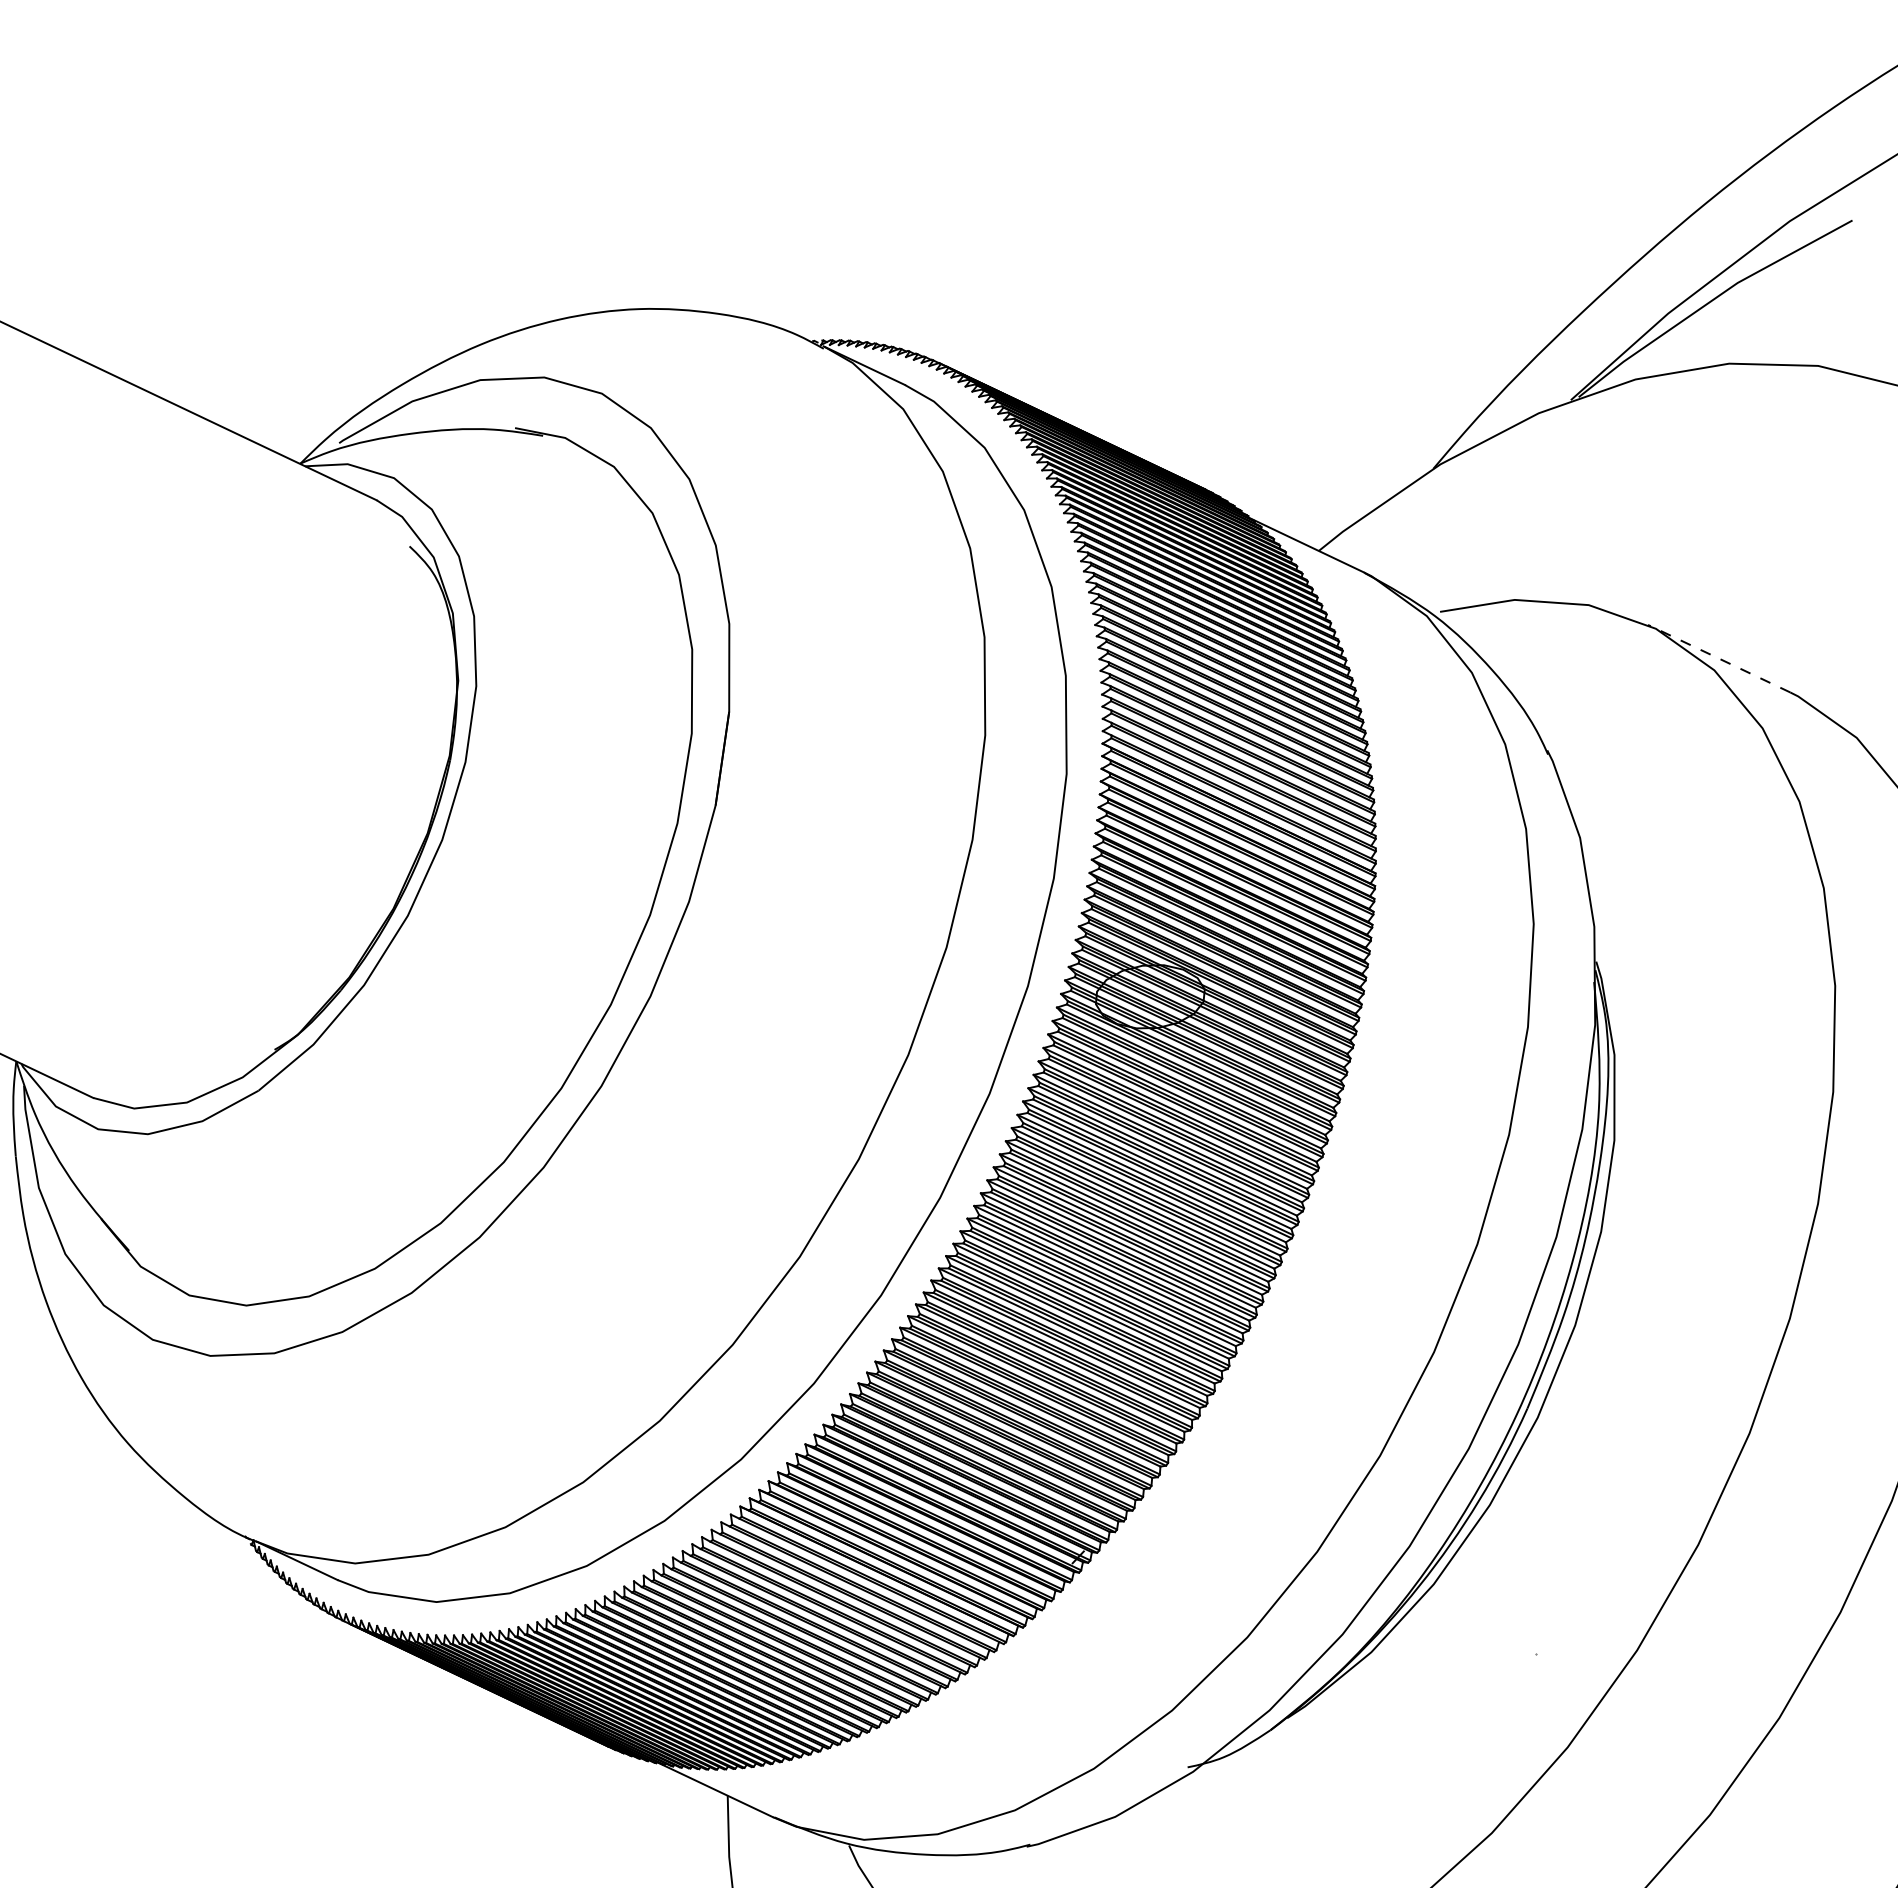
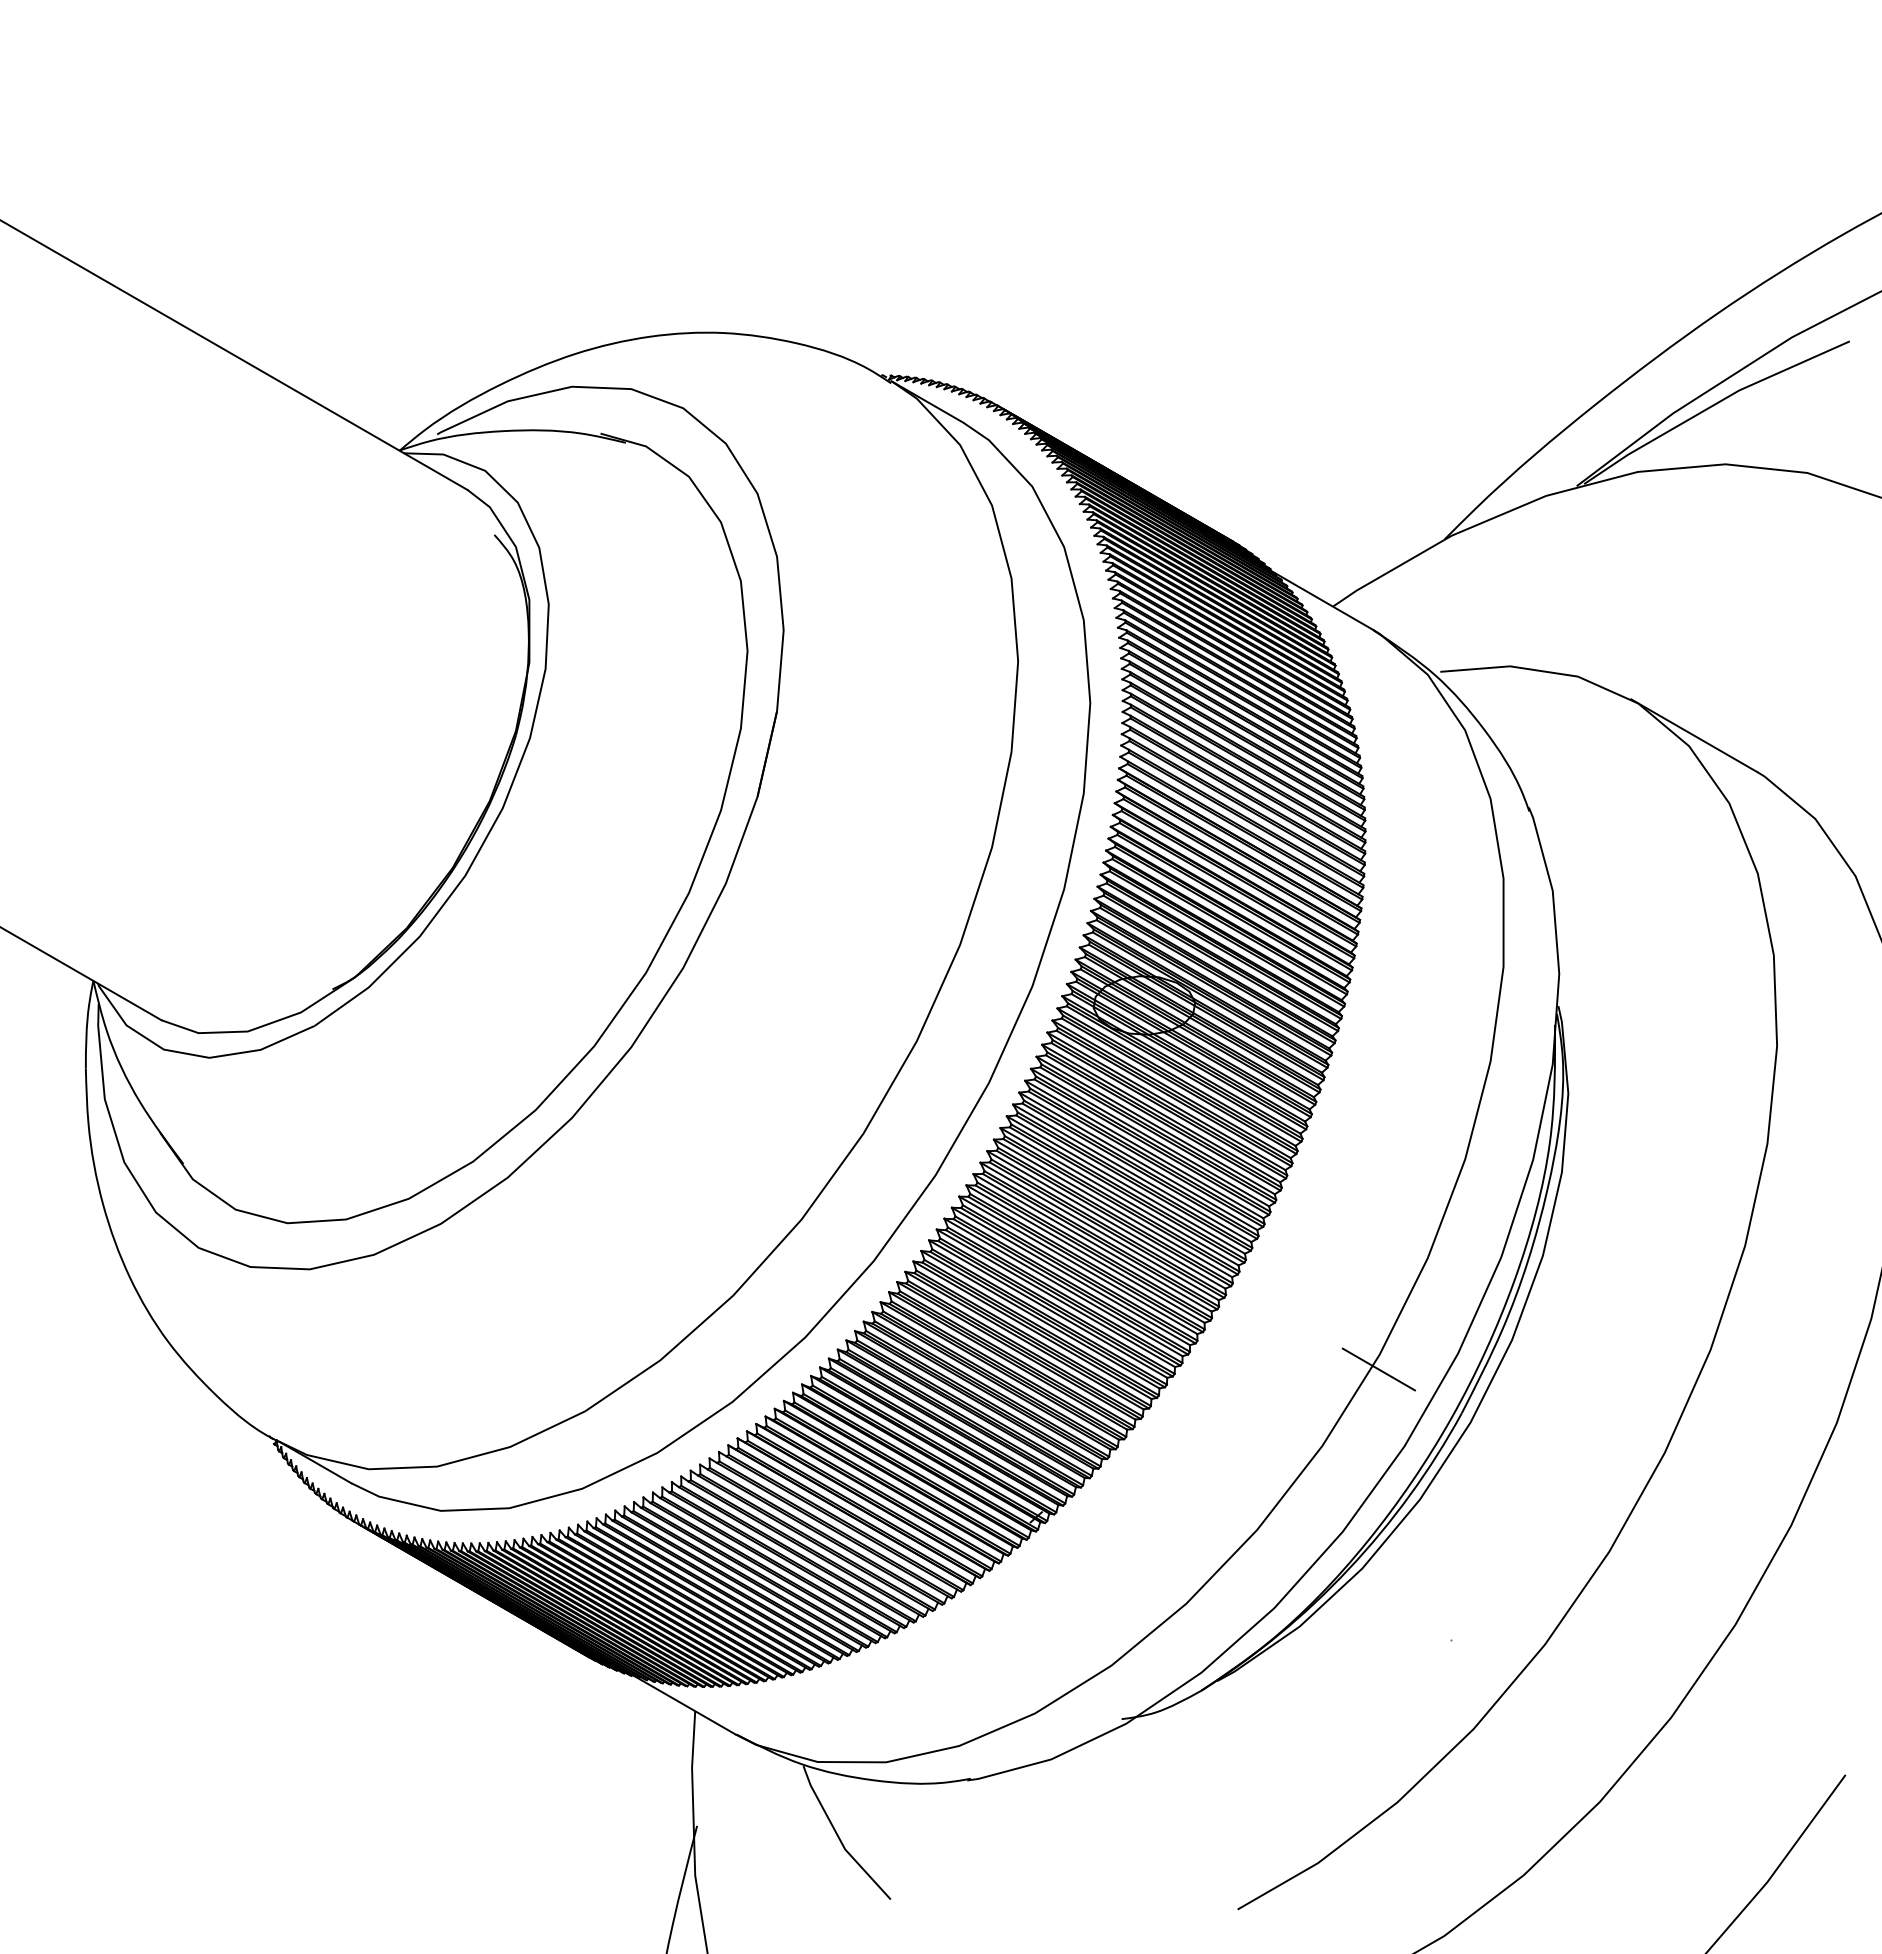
line: (1719, 658) -> (1694, 735), dashed -> solid
line: (1433, 1368) -> (1378, 1369), added

